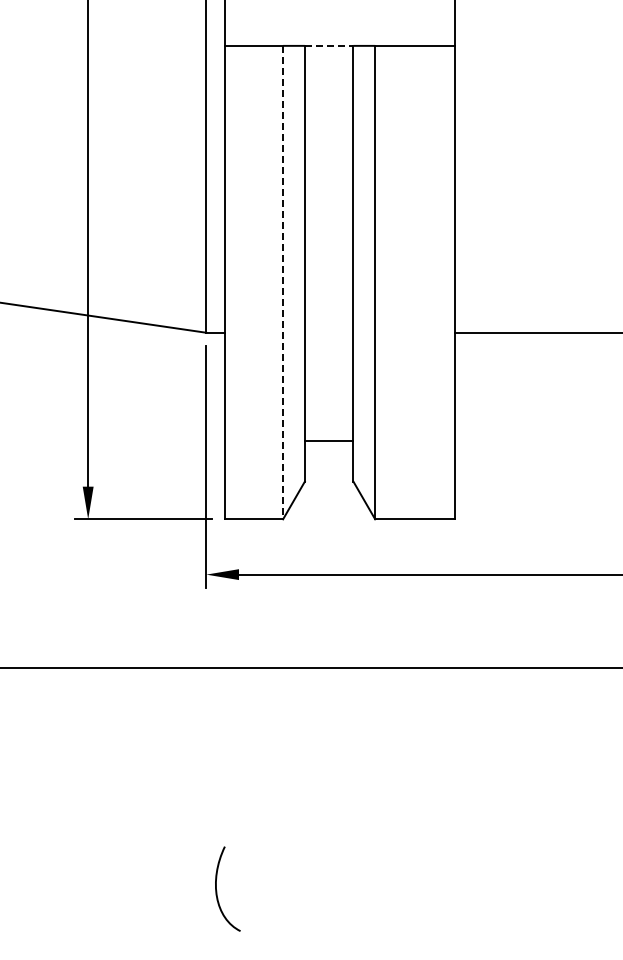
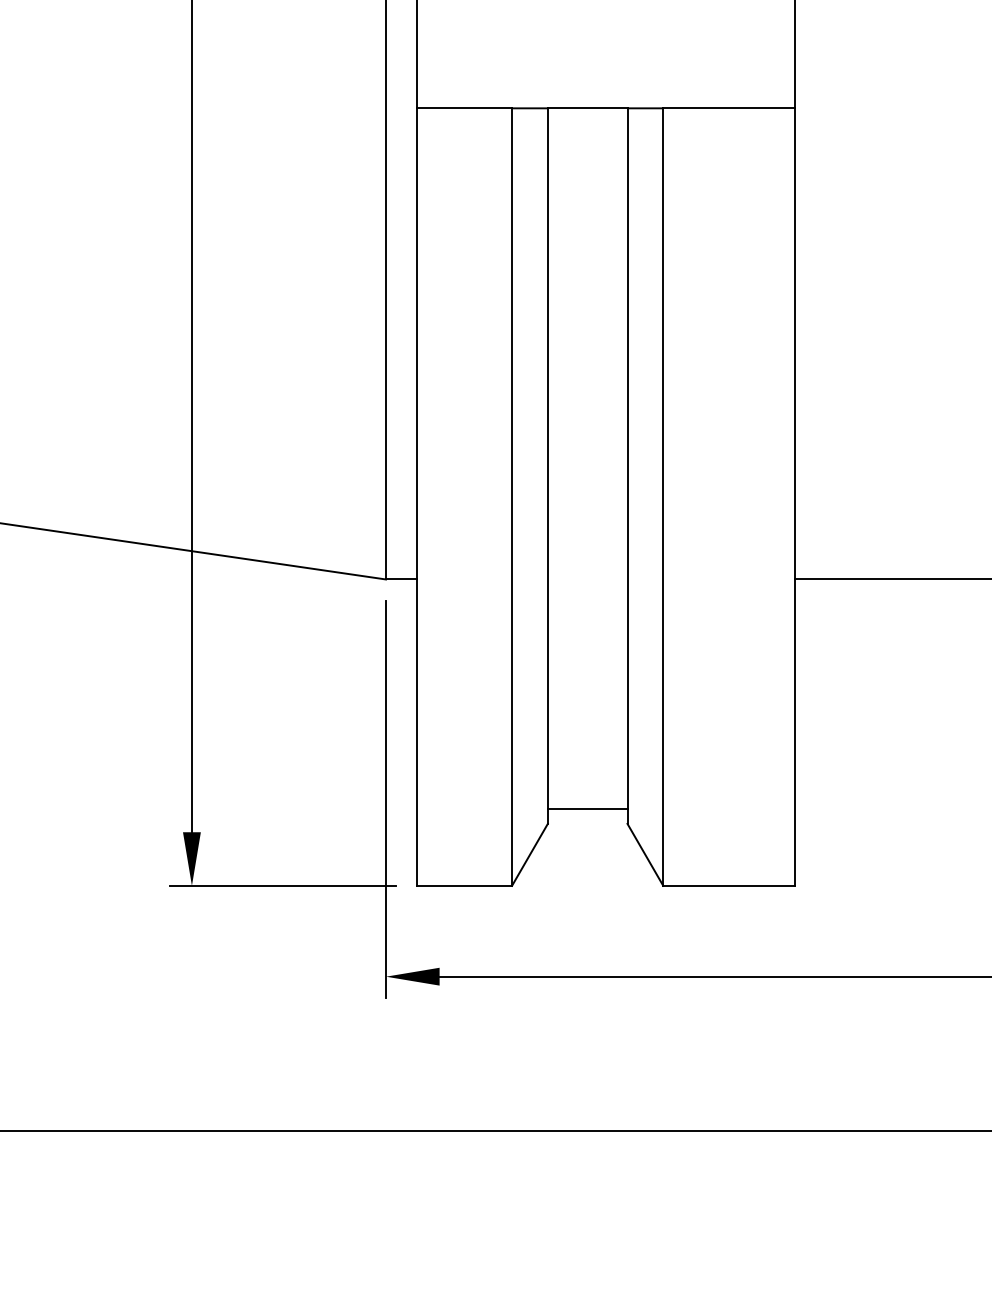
line: (329, 45) -> (588, 107), dashed -> solid
line: (283, 282) -> (512, 496), dashed -> solid
line: (328, 440) -> (586, 808), moved

